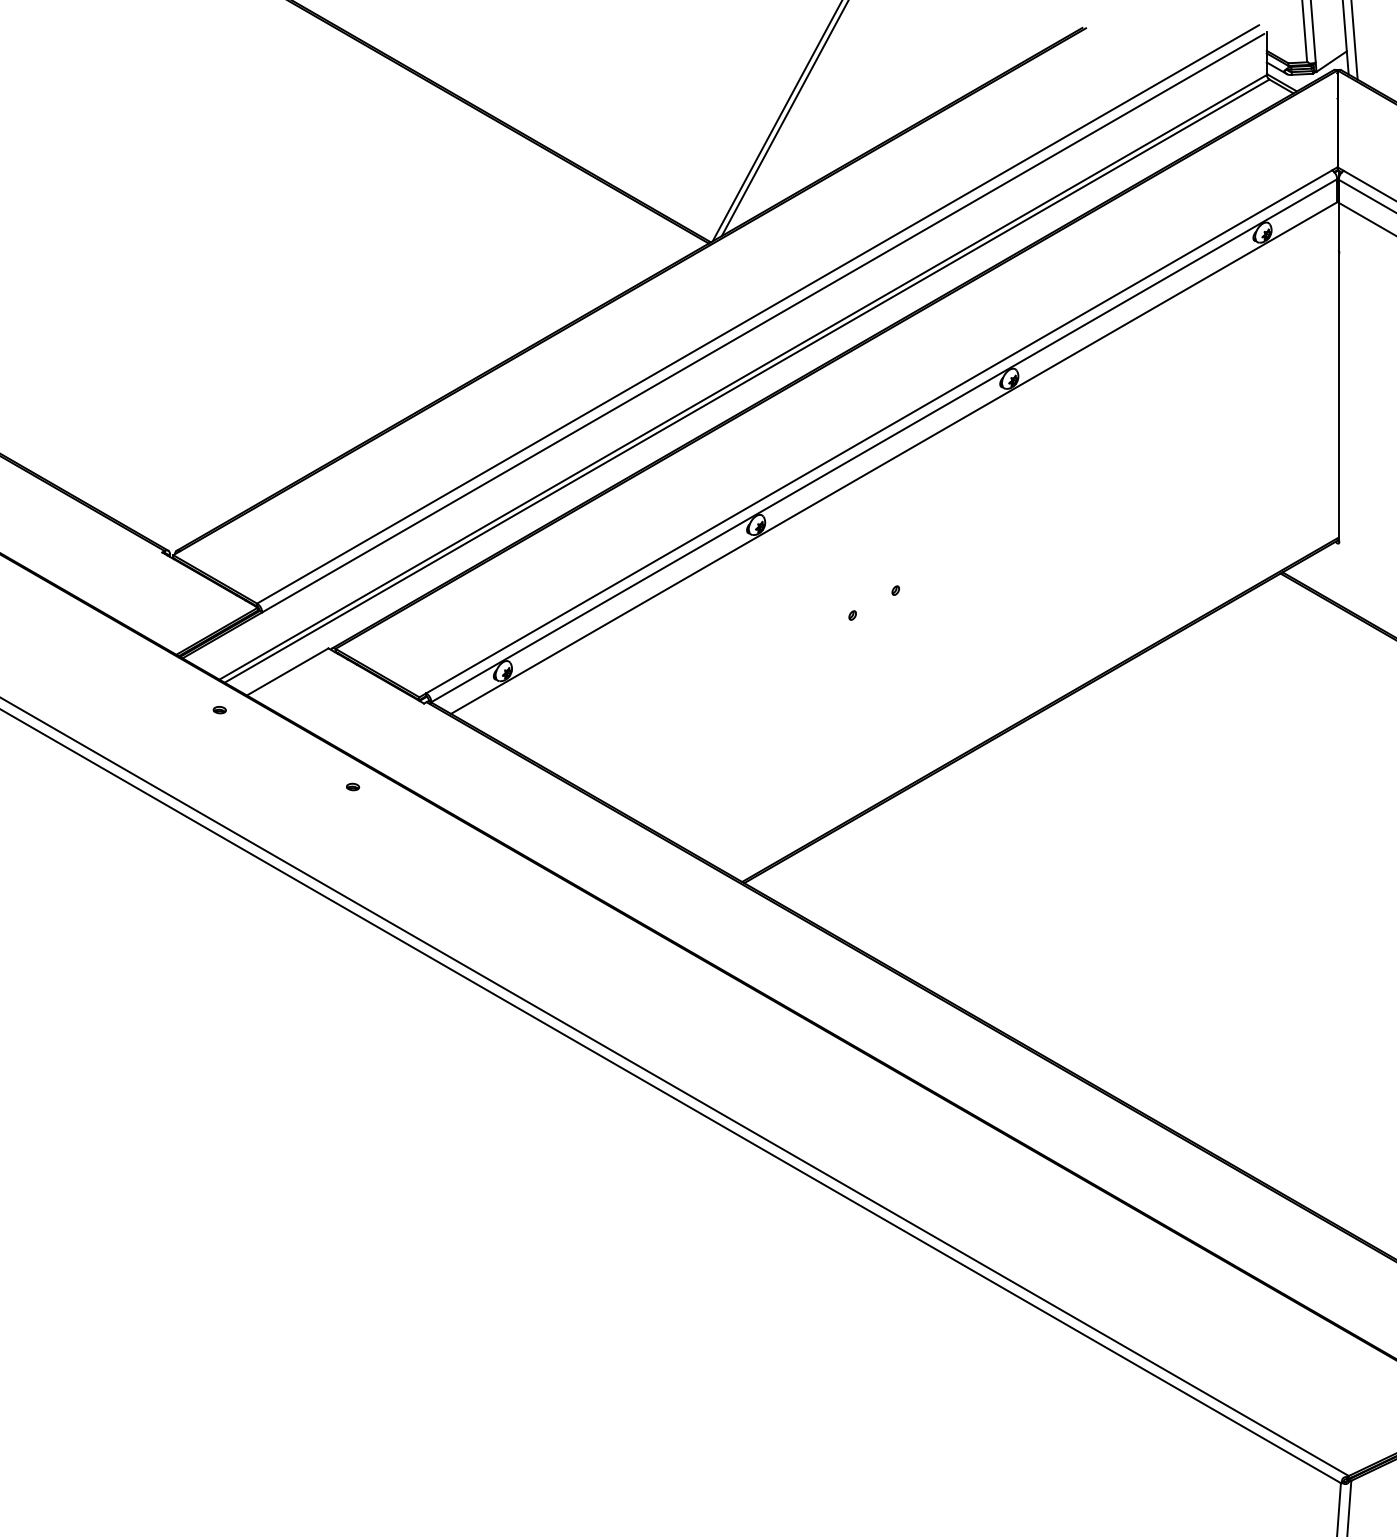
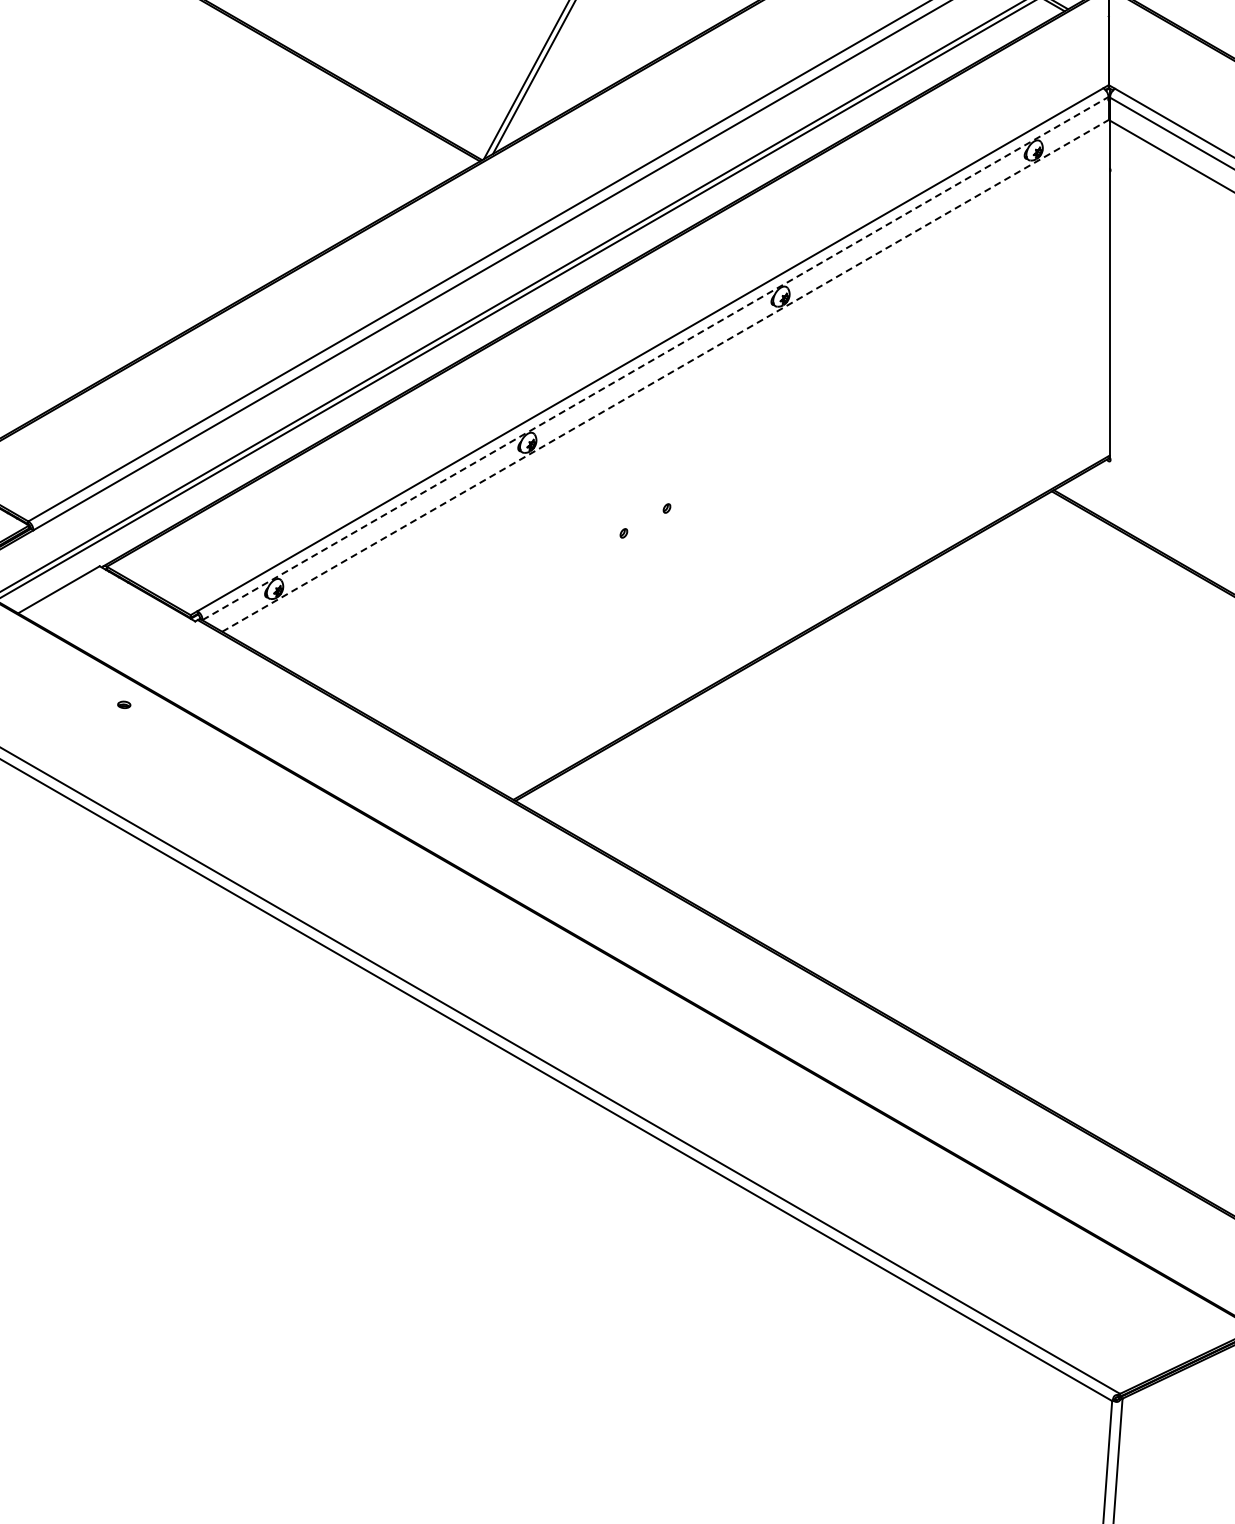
line: (884, 440) -> (655, 358), solid -> dashed
line: (894, 458) -> (665, 376), solid -> dashed

